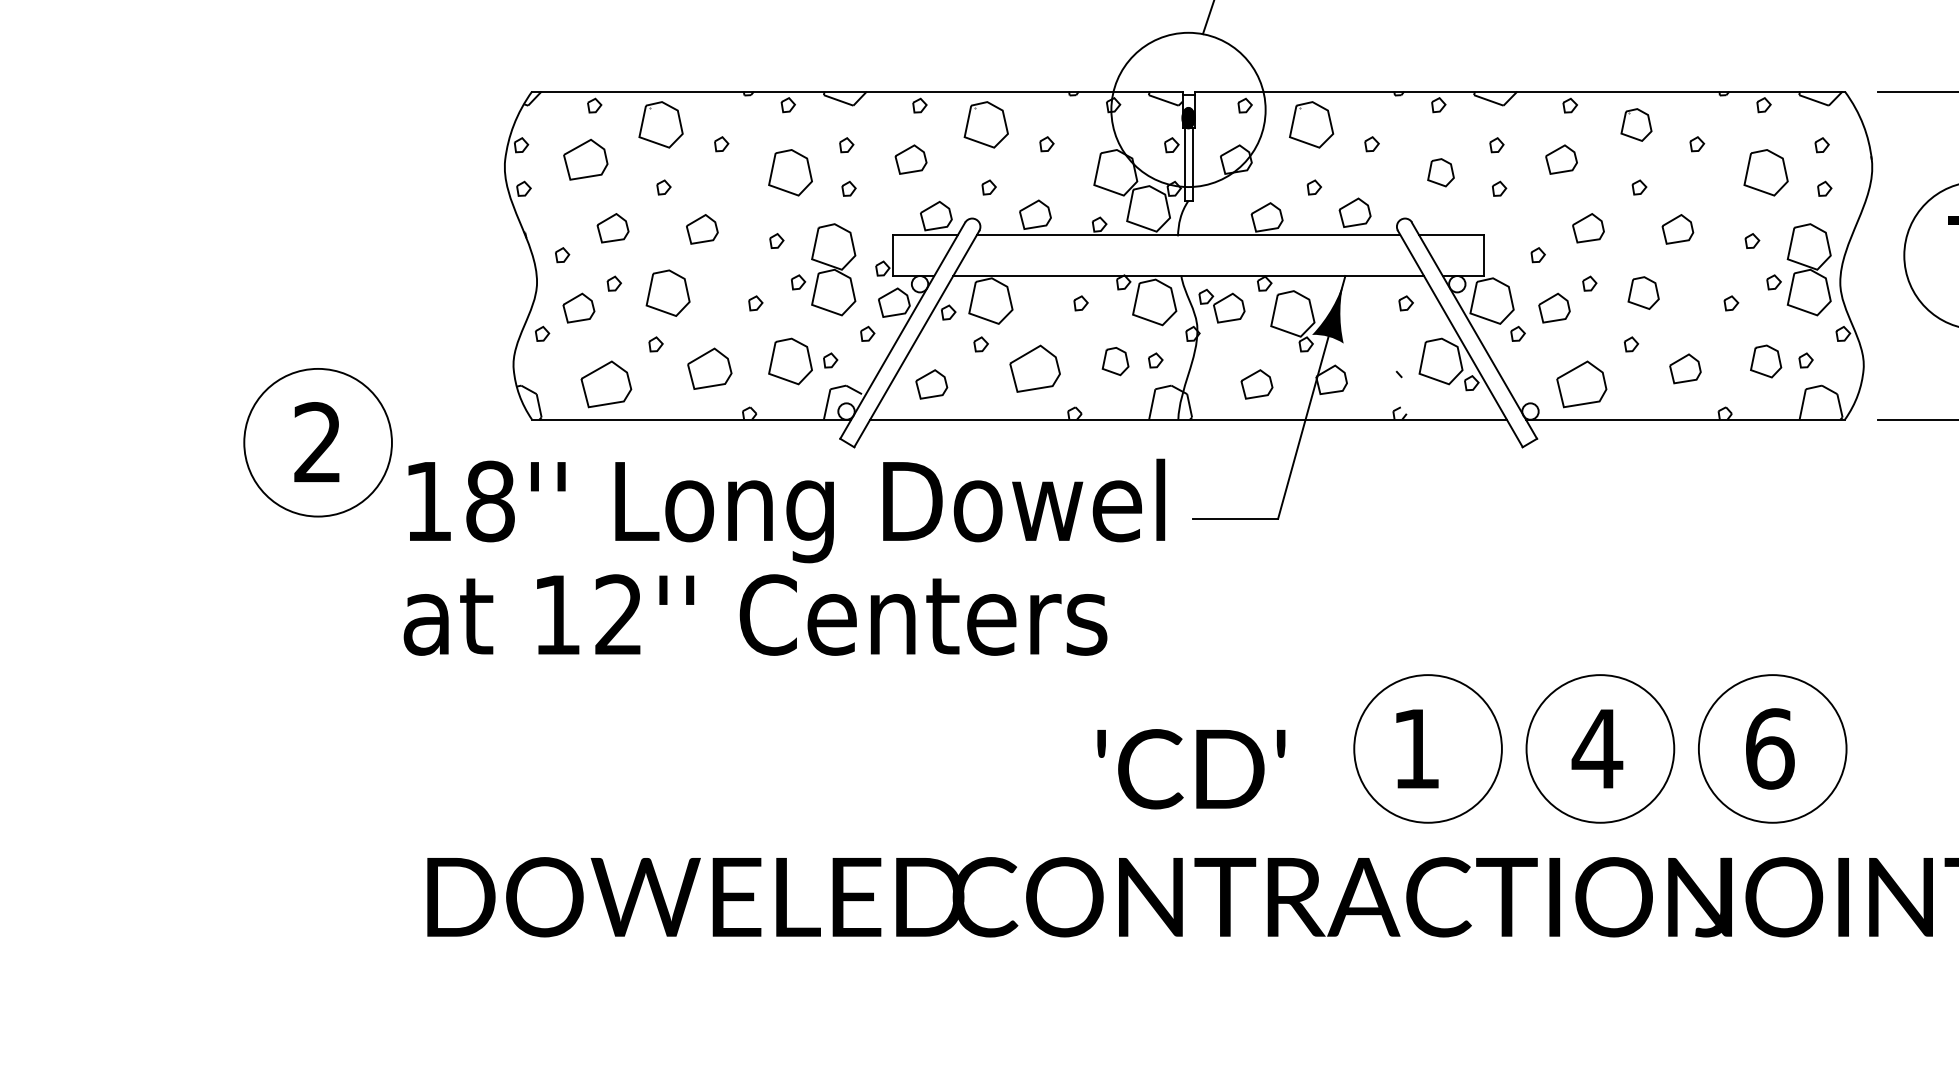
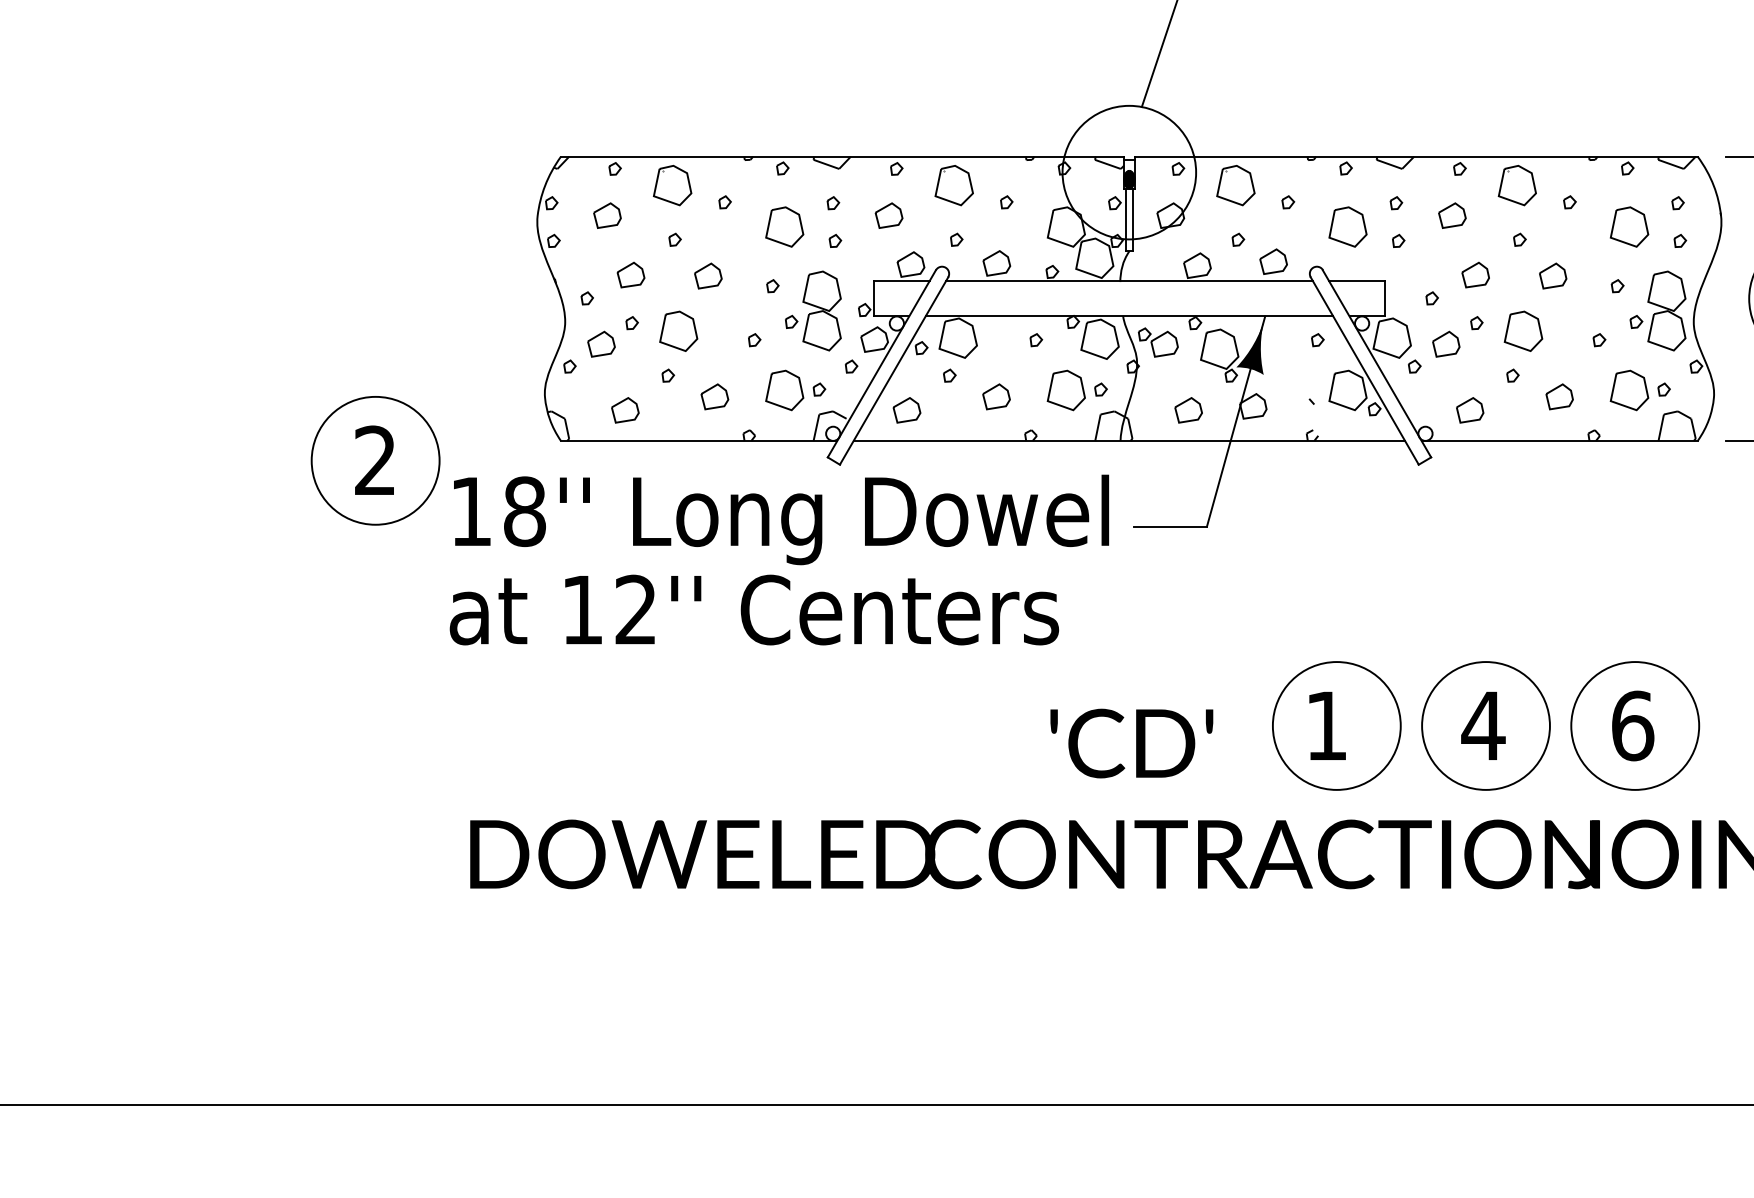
part: (1635, 124) -> (1516, 185), size x1.43
part: (585, 159) -> (607, 215), size x0.71
part: (1440, 172) -> (1347, 226), size x1.67
part: (1643, 292) -> (1523, 330), size x1.43
part: (1114, 361) -> (1065, 390), size x1.67
part: (1766, 361) -> (1629, 390), size x1.43
part: (709, 368) -> (714, 396), size x0.71
part: (1035, 368) -> (996, 396), size x0.62
part: (606, 384) -> (625, 410), size x0.62
part: (1582, 384) -> (1470, 410), size x0.62

